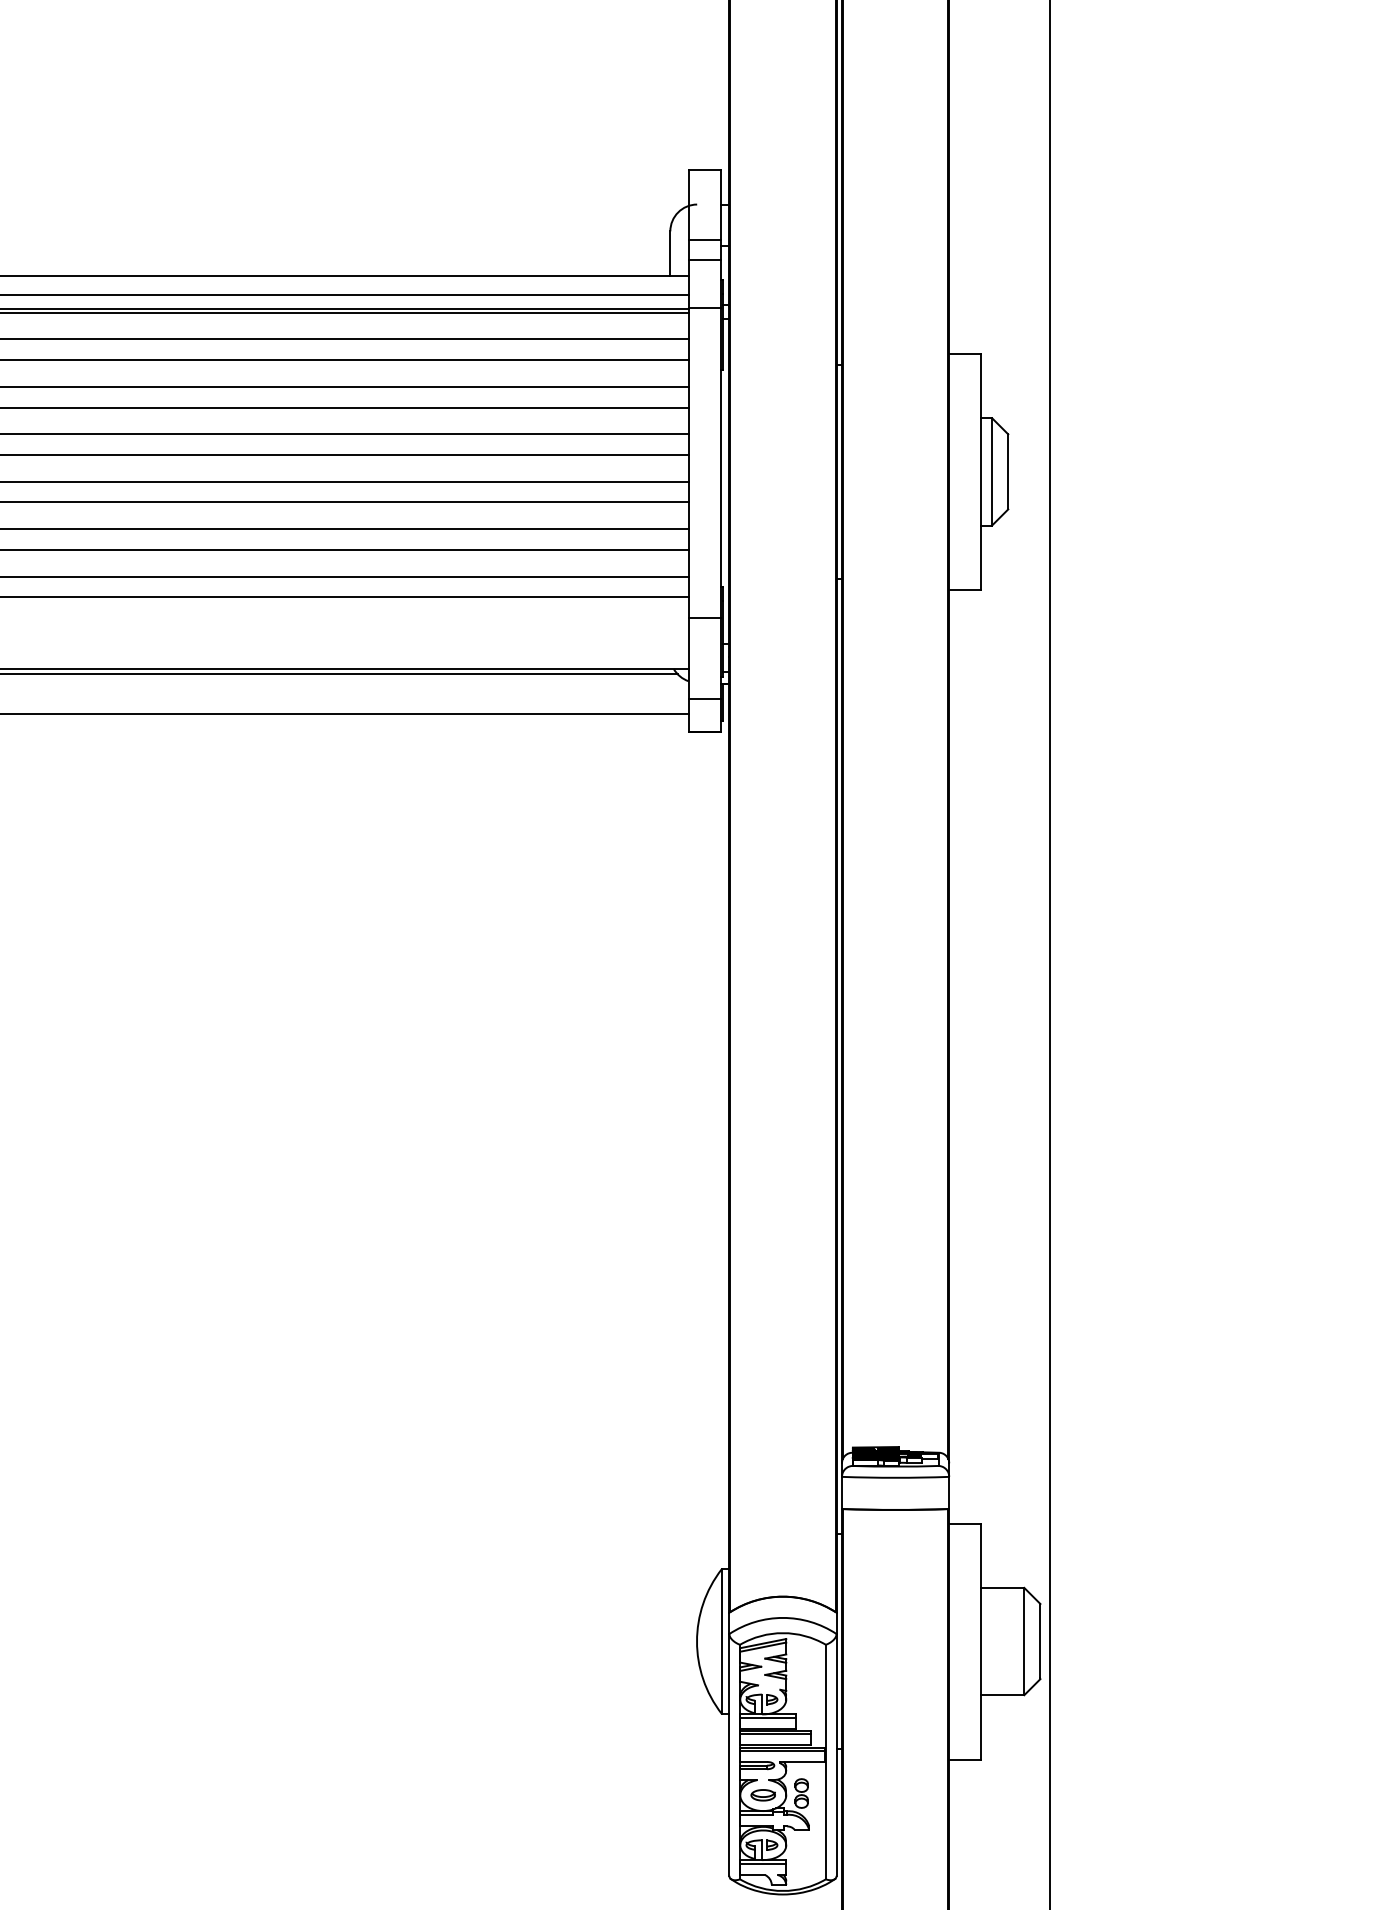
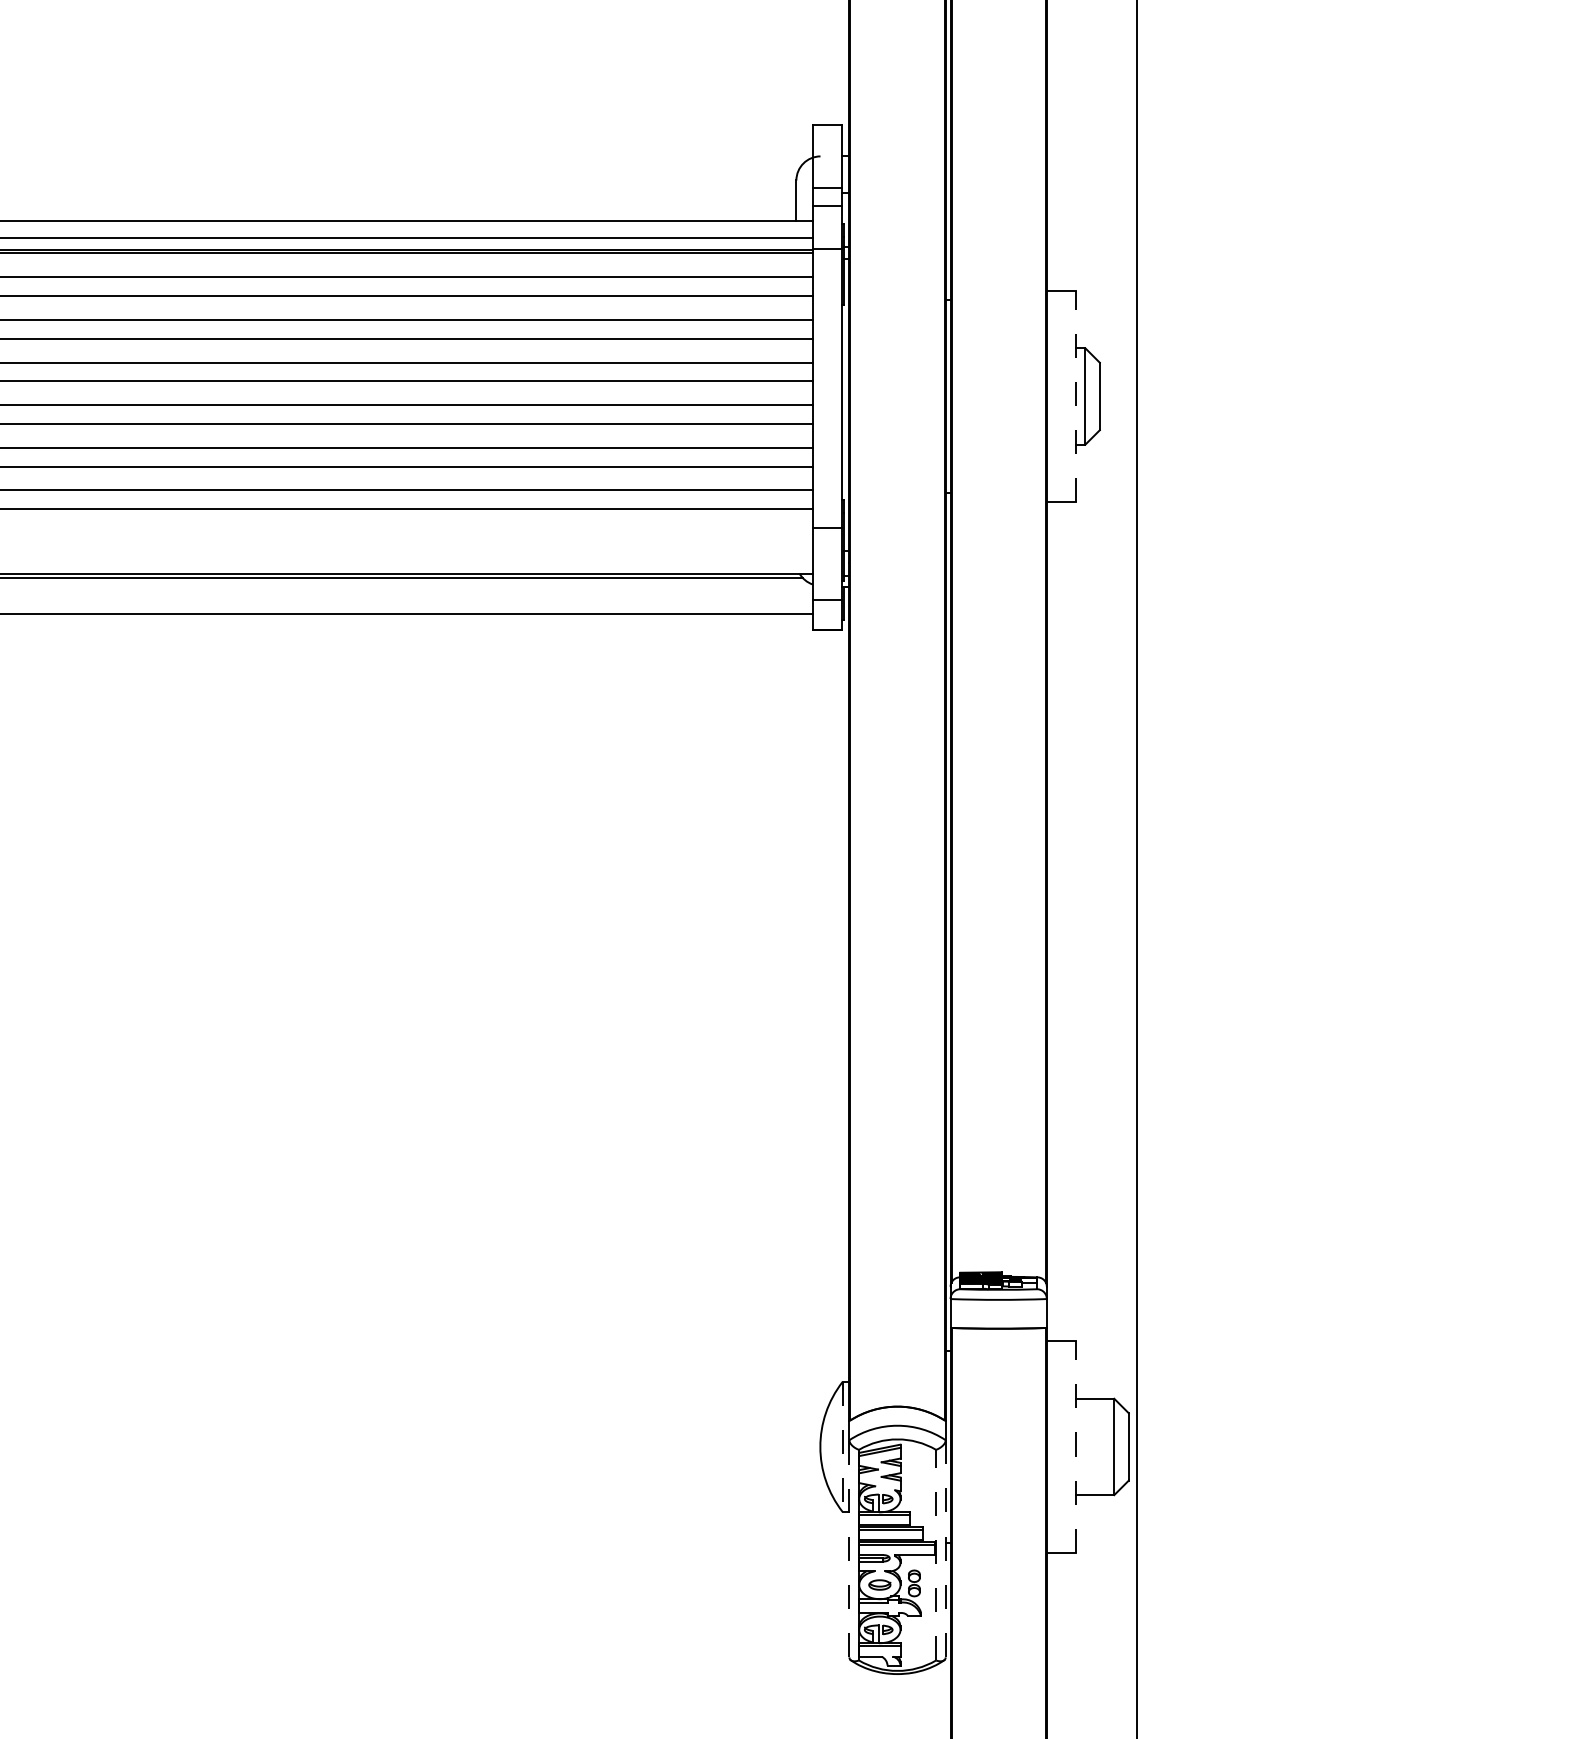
line: (981, 471) -> (1075, 396), solid -> dashed
line: (981, 1641) -> (1075, 1446), solid -> dashed
line: (721, 1642) -> (842, 1447), solid -> dashed
line: (729, 1754) -> (849, 1548), solid -> dashed
line: (836, 1754) -> (945, 1548), solid -> dashed
line: (826, 1761) -> (936, 1554), solid -> dashed

